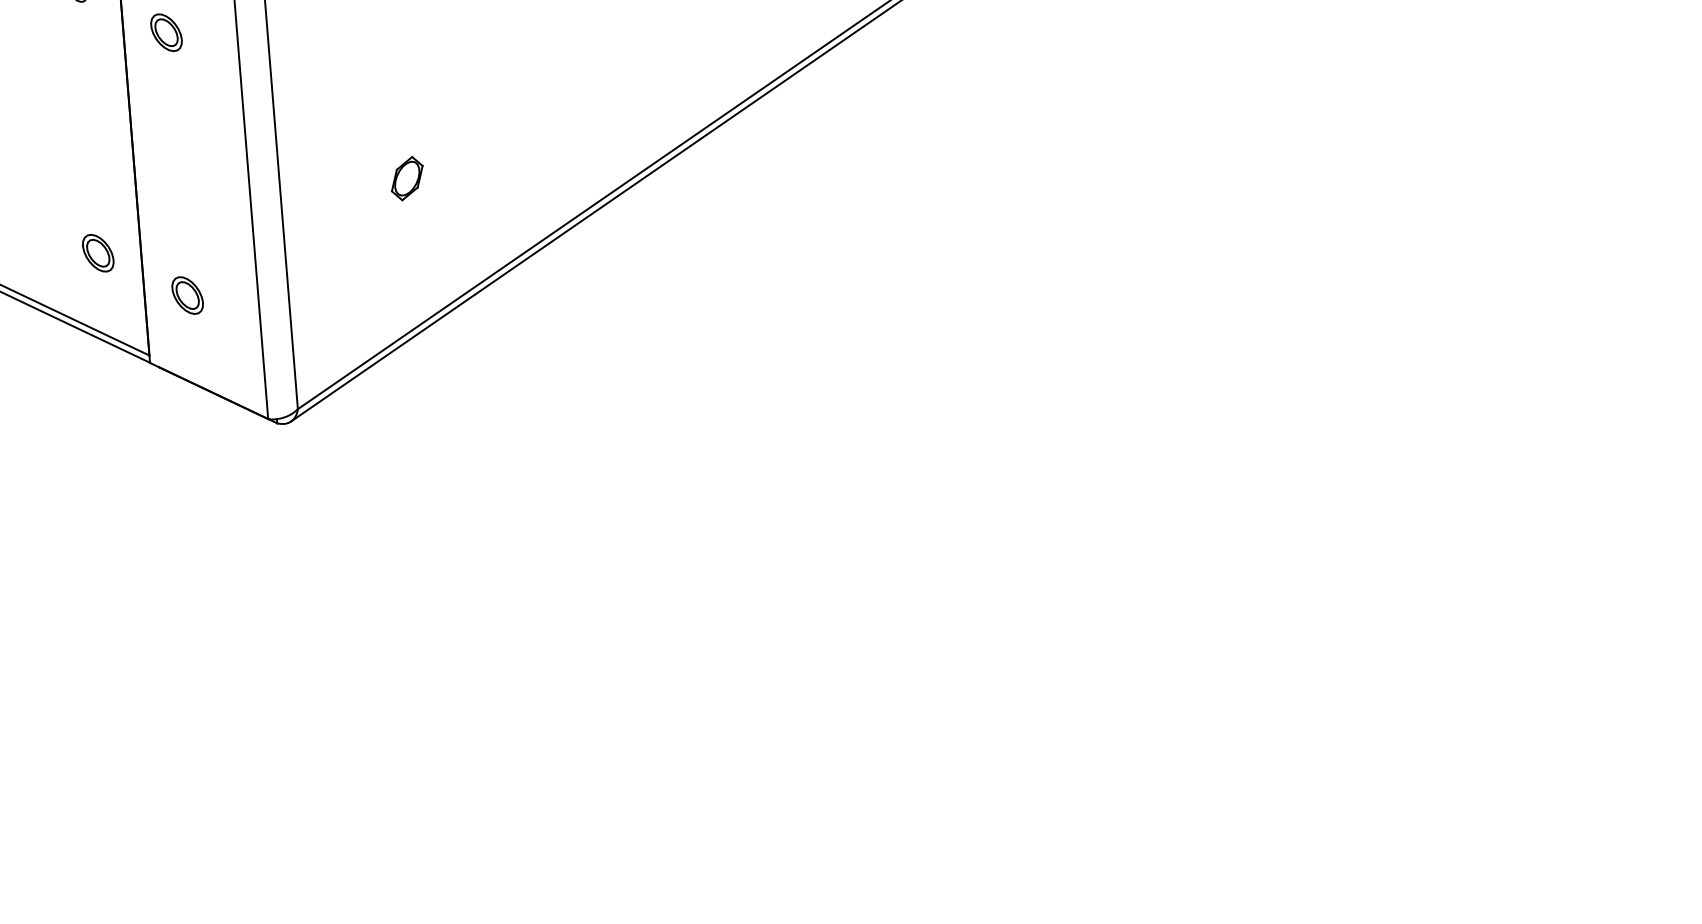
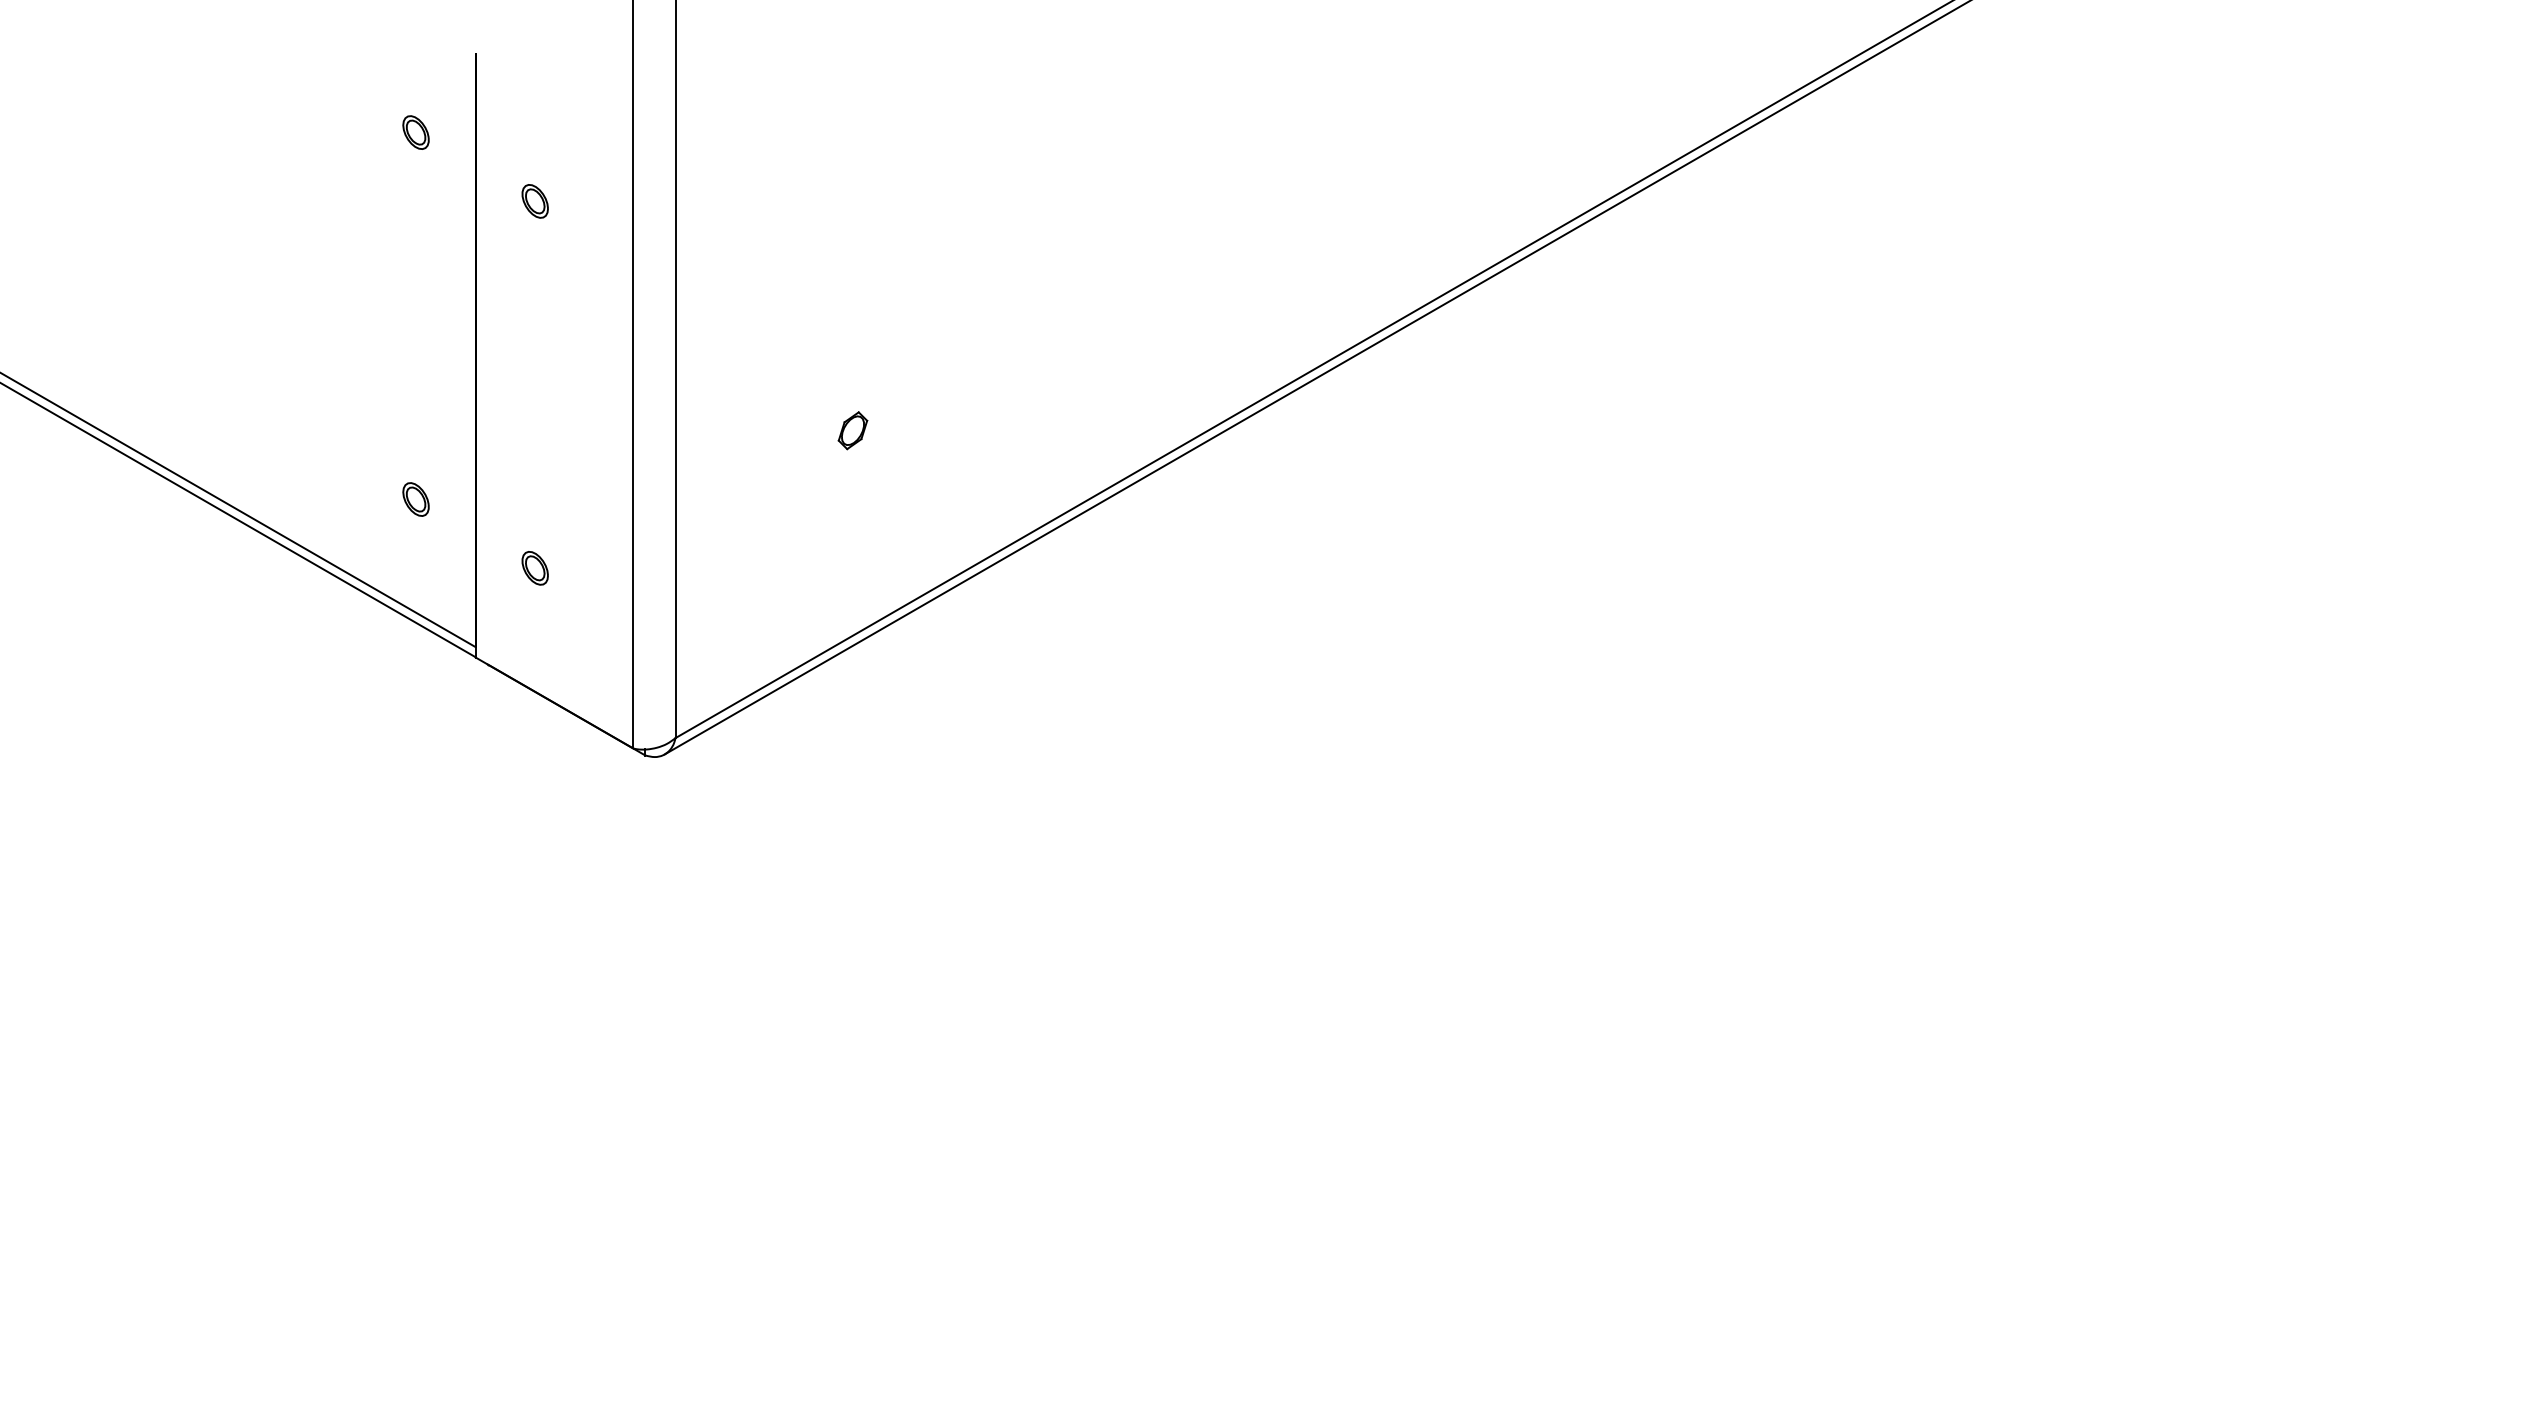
part: (165, 32) -> (534, 201), size x0.62
part: (406, 178) -> (852, 430), size x0.62
part: (97, 253) -> (415, 499), size x0.62
part: (187, 295) -> (534, 568), size x0.62

